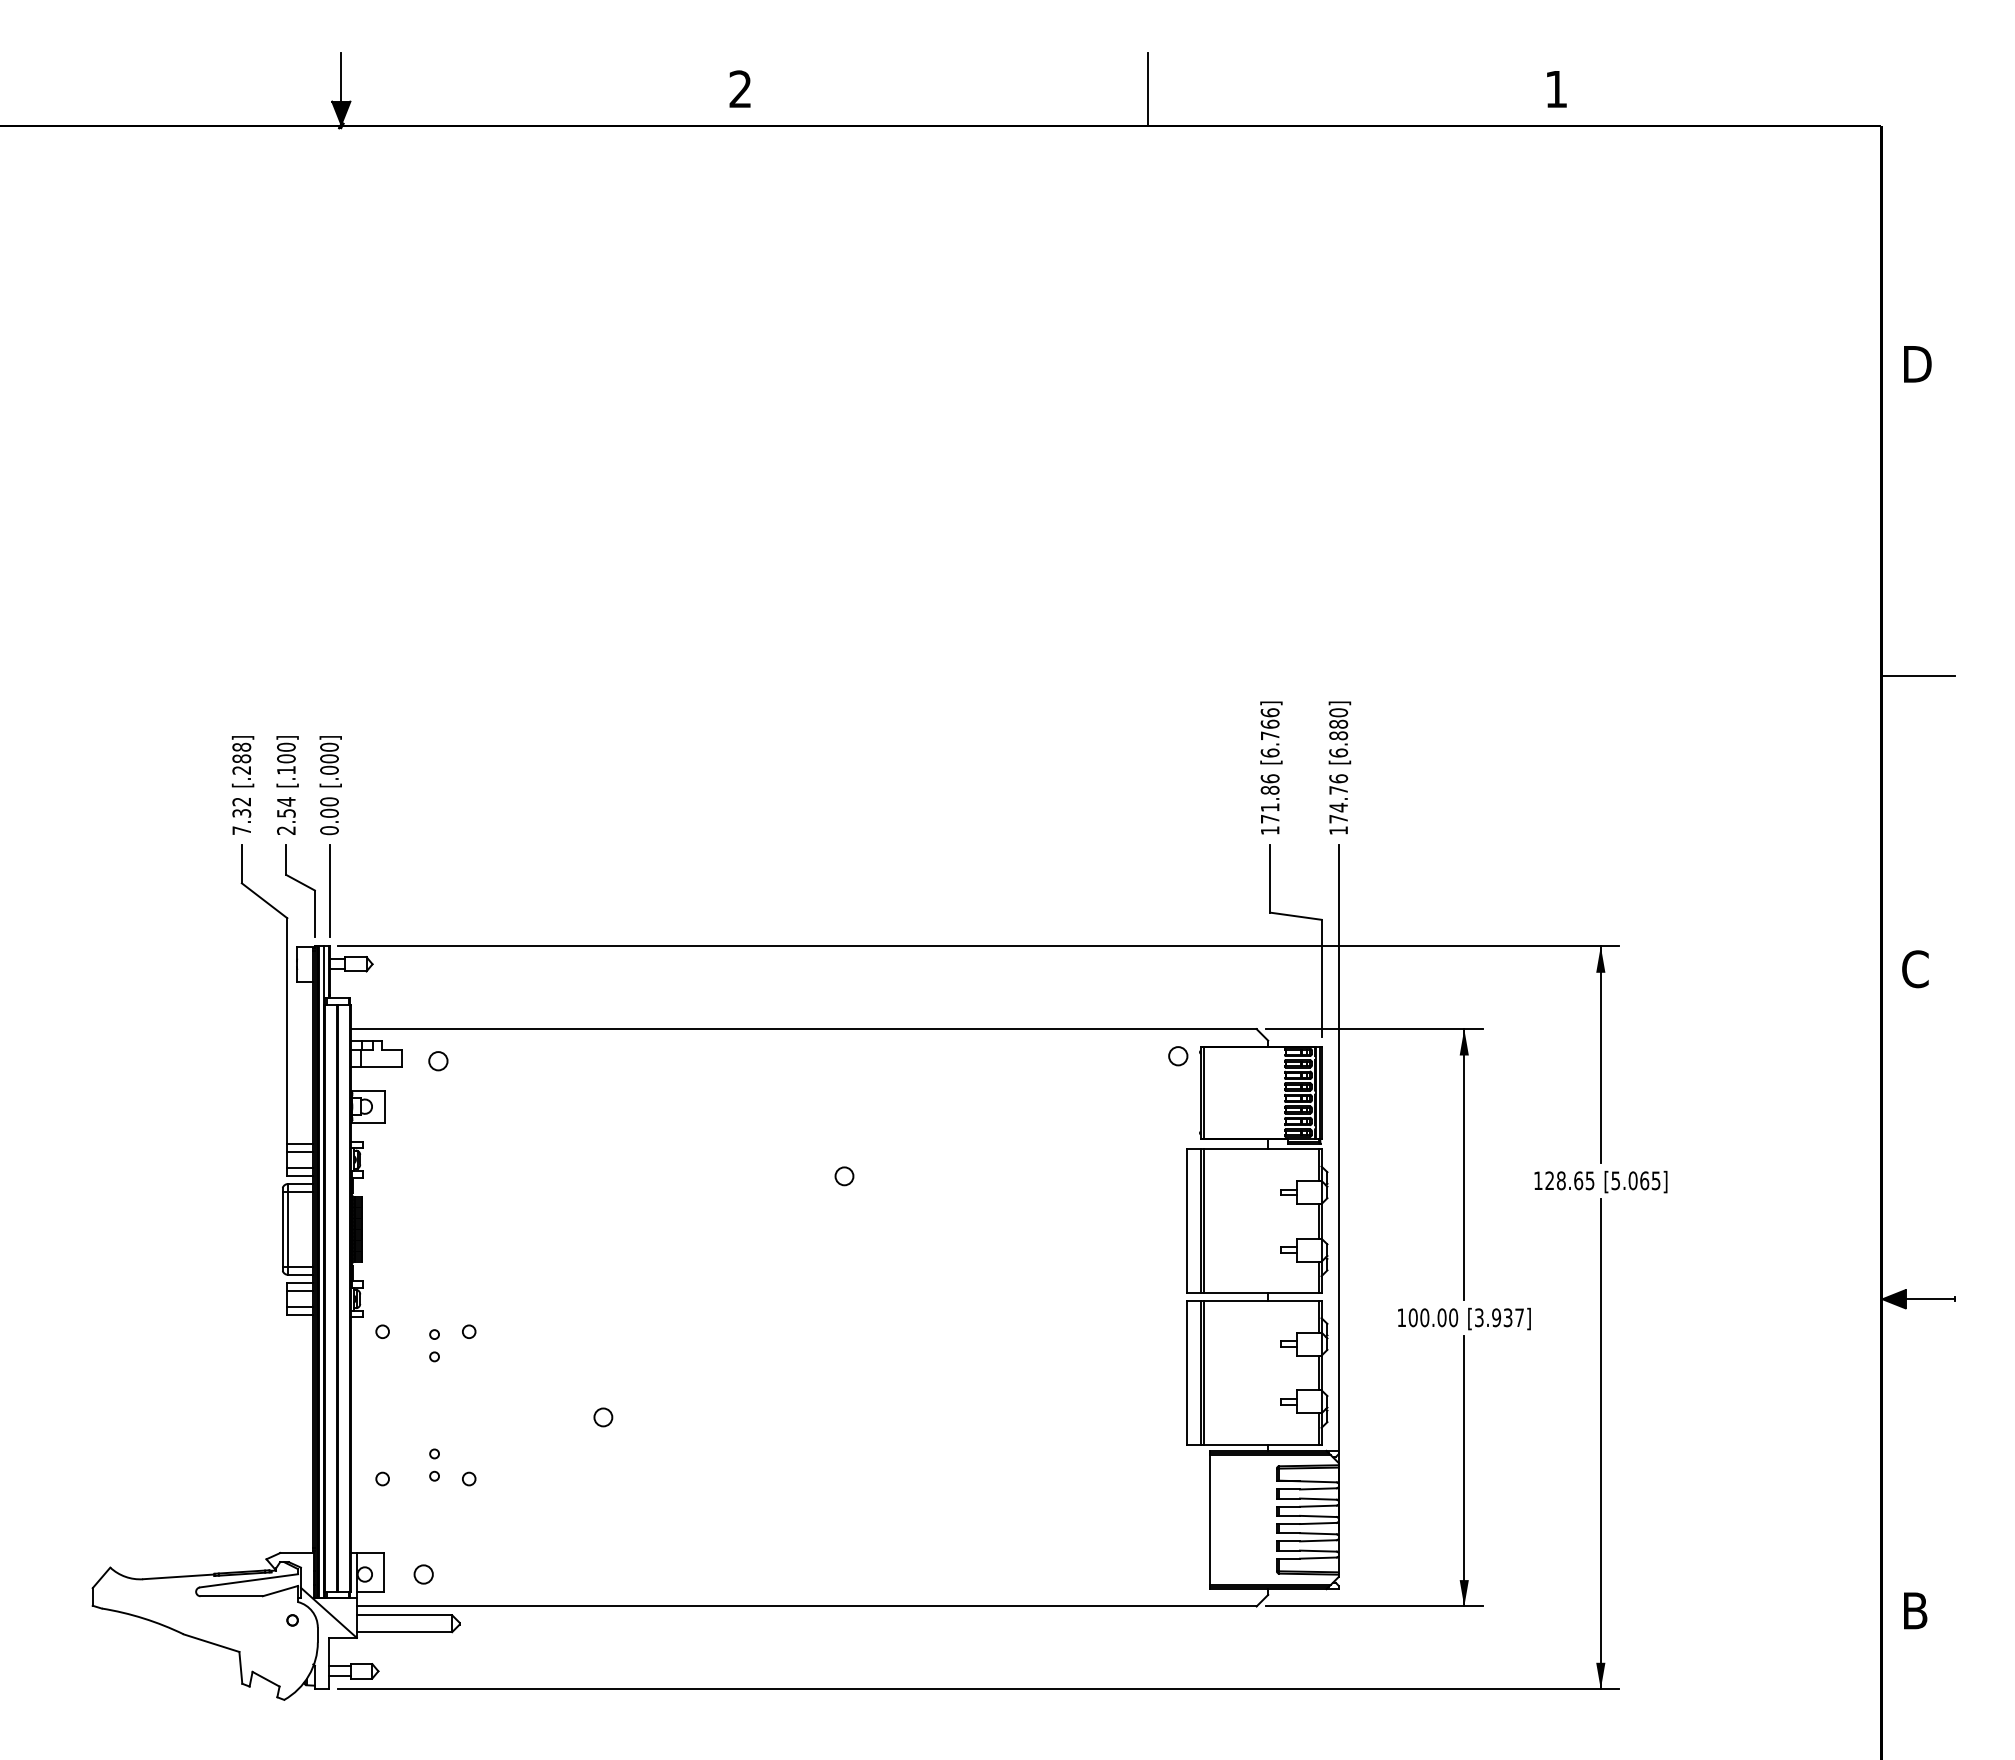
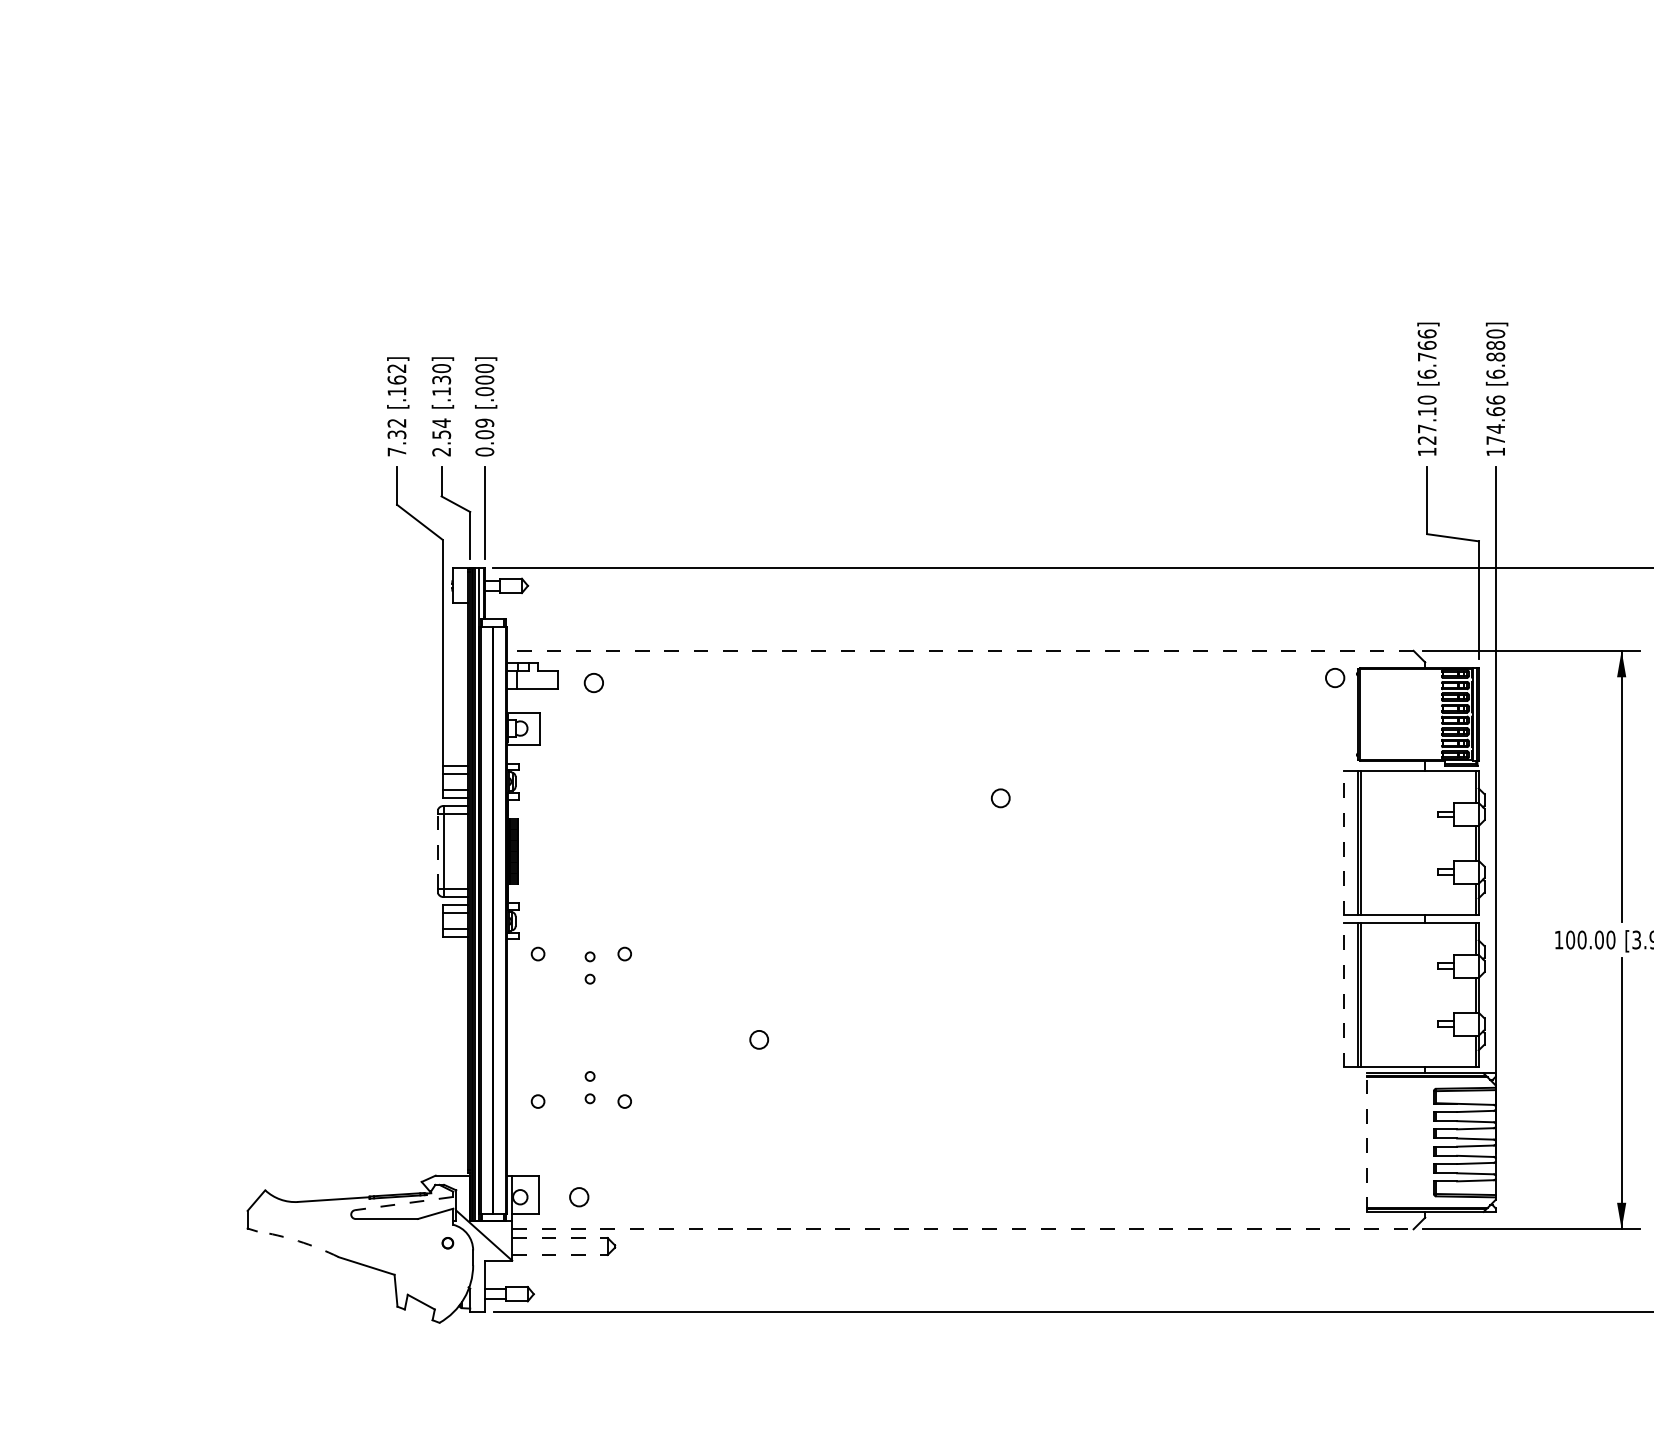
text: (241, 758) -> (396, 379), [.288] -> [.162]
text: (286, 758) -> (441, 379), [.100] -> [.130]
text: (1338, 789) -> (1495, 410), 174.76 -> 174.66
text: (1269, 798) -> (1426, 419), 171.86 -> 127.10
text: (329, 801) -> (484, 422), 0.00 -> 0.09
line: (804, 1029) -> (960, 651), solid -> dashed
line: (1187, 1220) -> (1344, 842), solid -> dashed
line: (282, 1229) -> (437, 851), solid -> dashed
line: (1187, 1372) -> (1344, 994), solid -> dashed
line: (1209, 1519) -> (1366, 1142), solid -> dashed
line: (248, 1580) -> (403, 1203), solid -> dashed
line: (806, 1606) -> (962, 1229), solid -> dashed
line: (404, 1615) -> (559, 1238), solid -> dashed
arc: (143, 1618) -> (298, 1241), solid -> dashed
line: (404, 1632) -> (559, 1255), solid -> dashed

